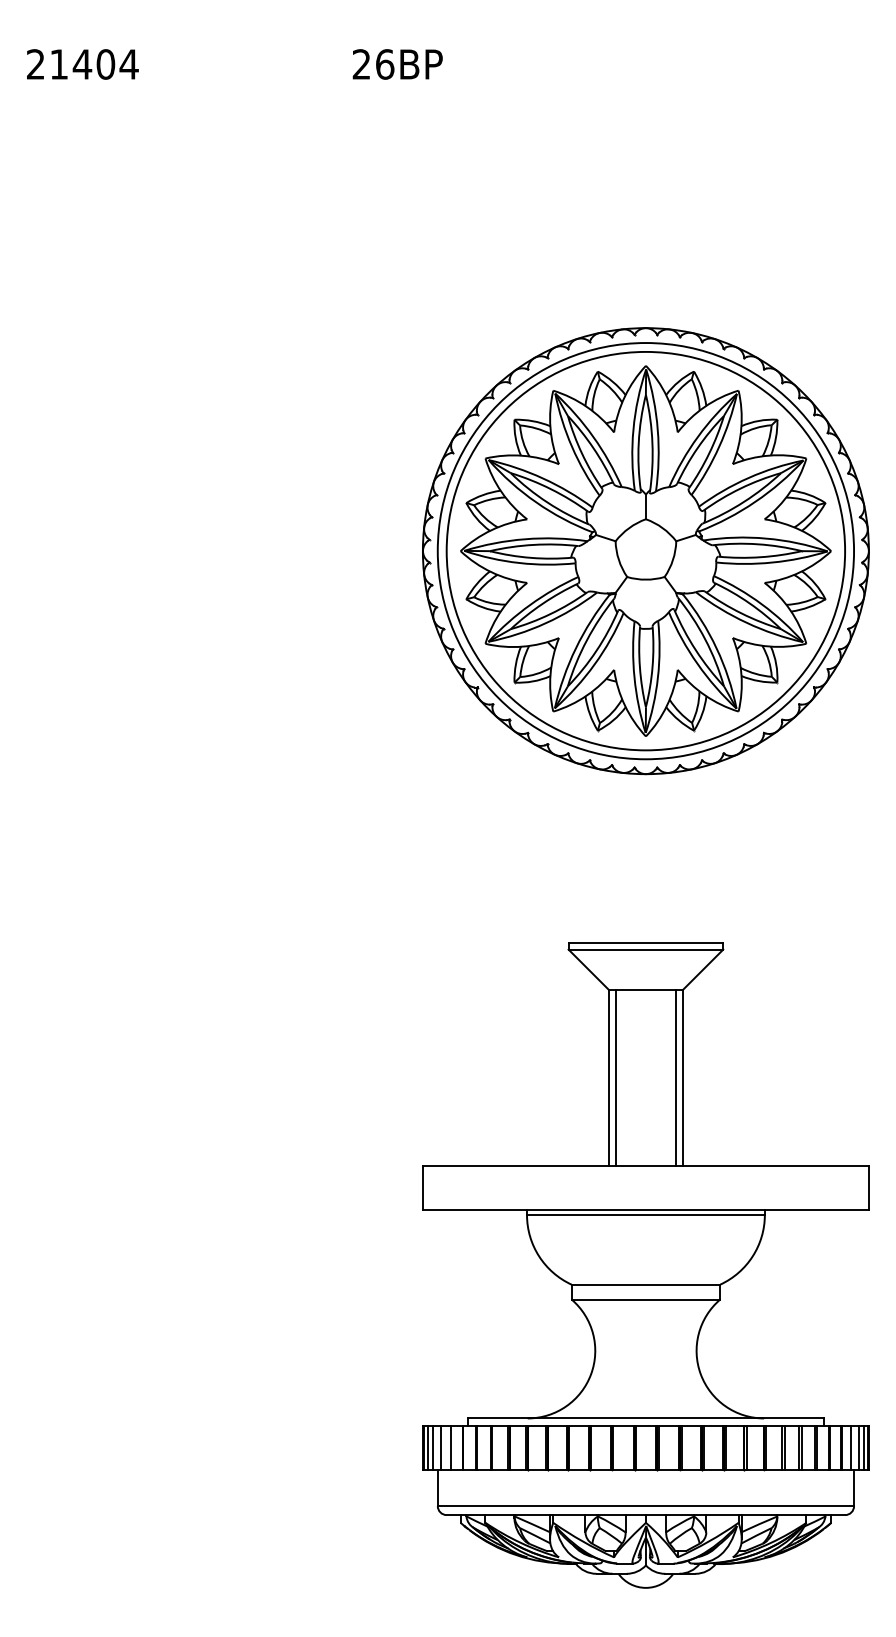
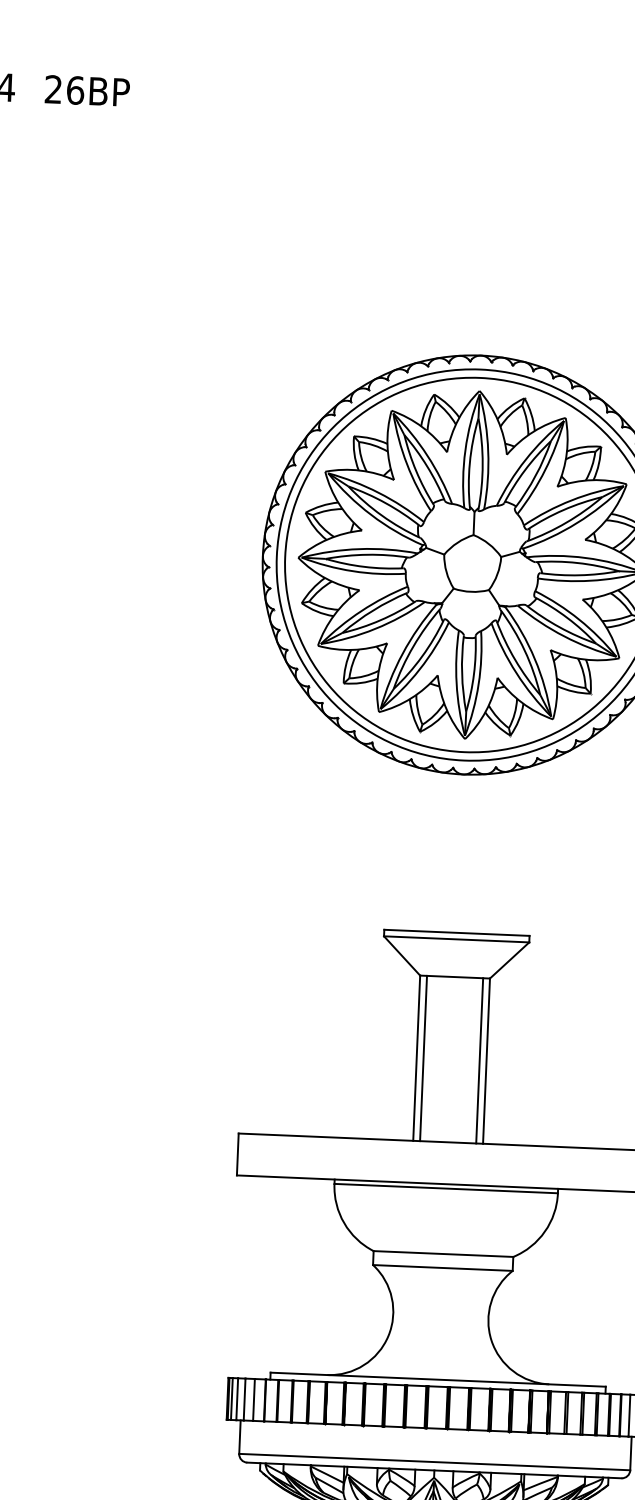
text: (397, 64) -> (87, 91), moved

